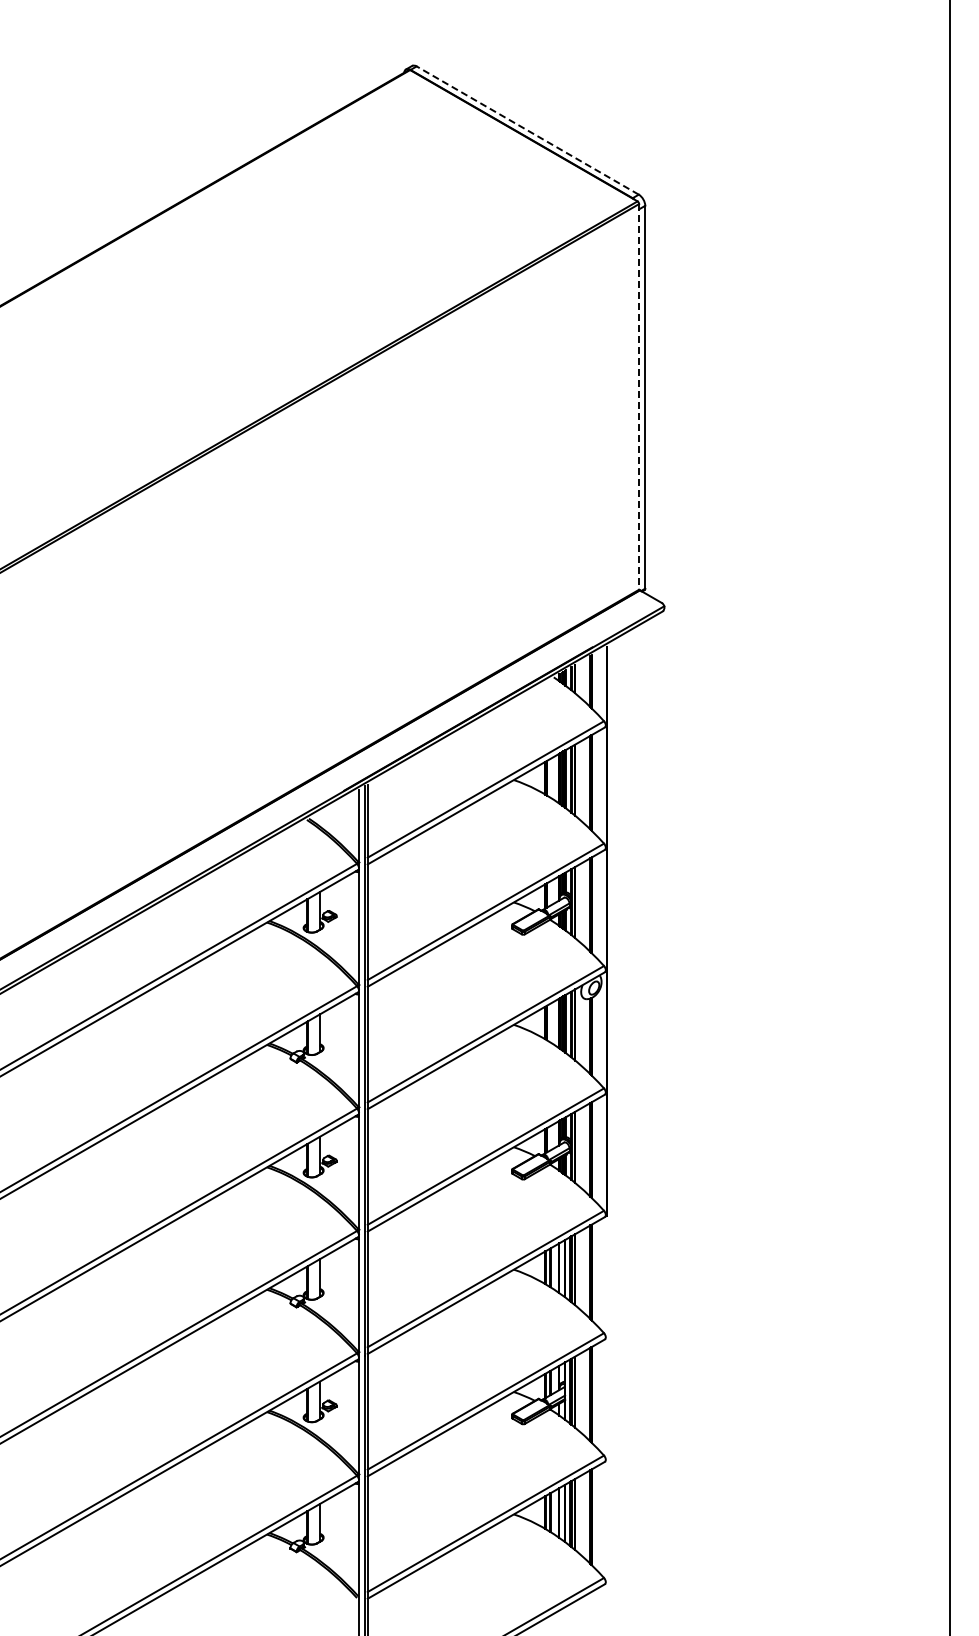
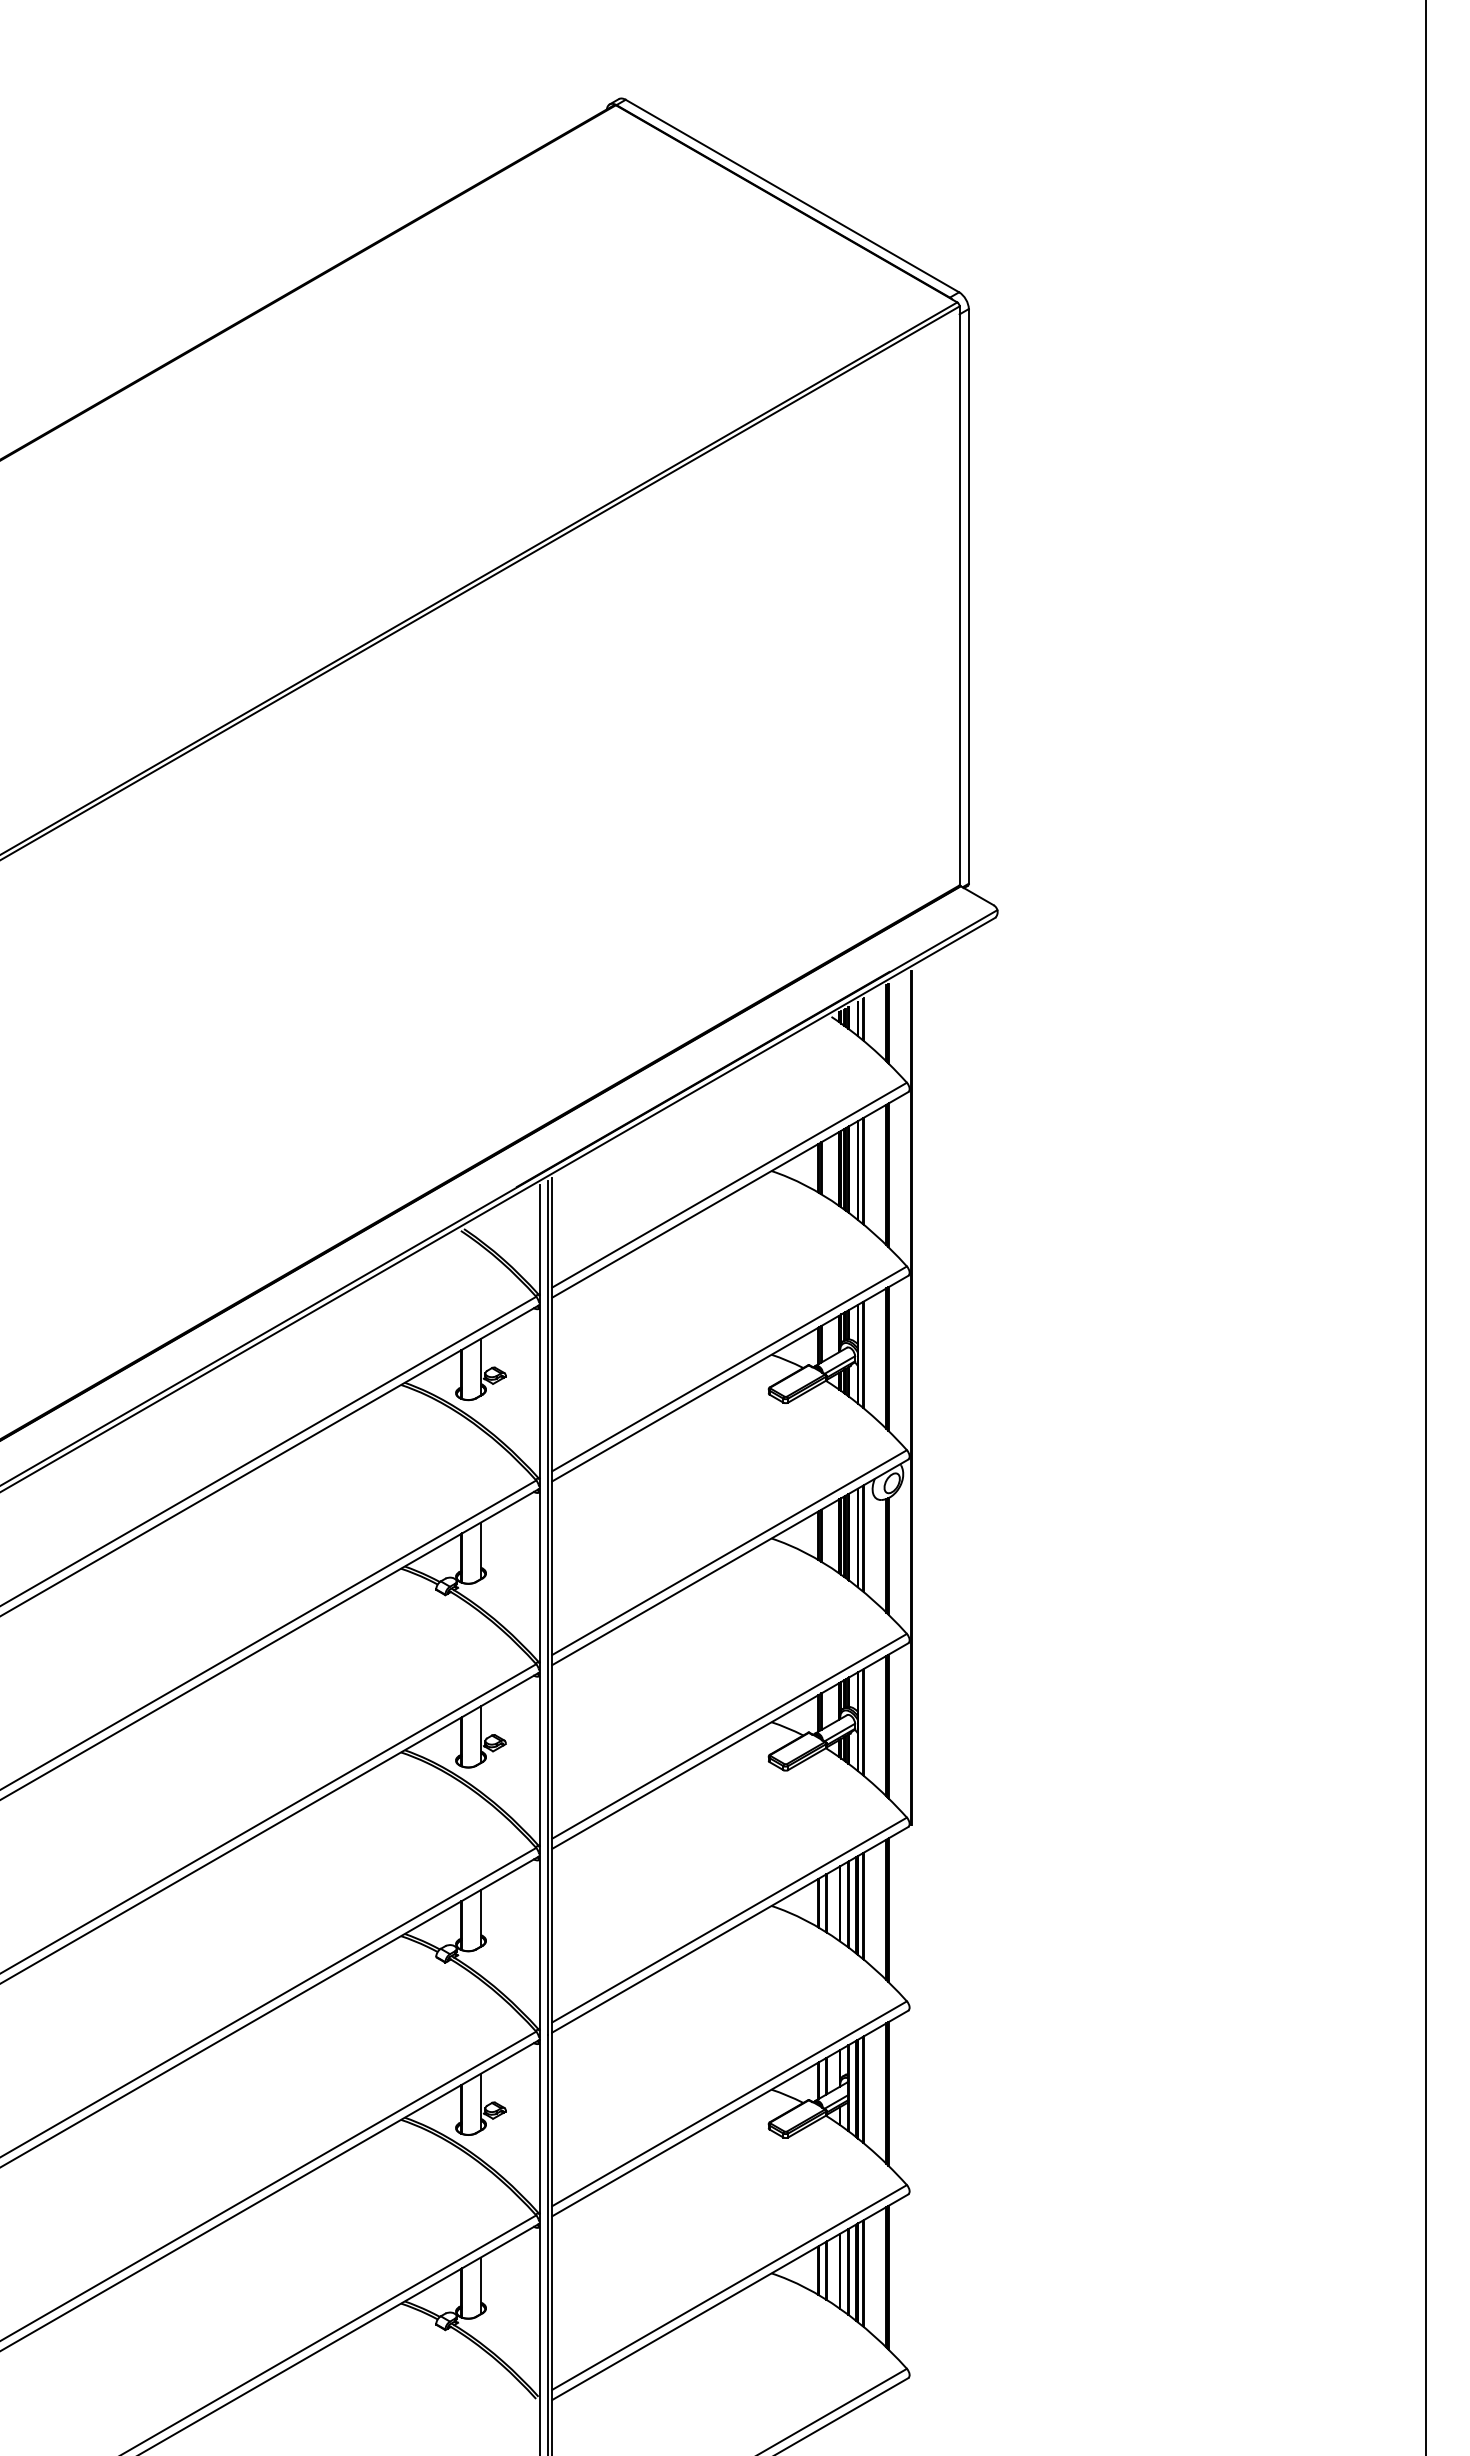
line: (527, 130) -> (792, 195), dashed -> solid
line: (639, 396) -> (960, 595), dashed -> solid

